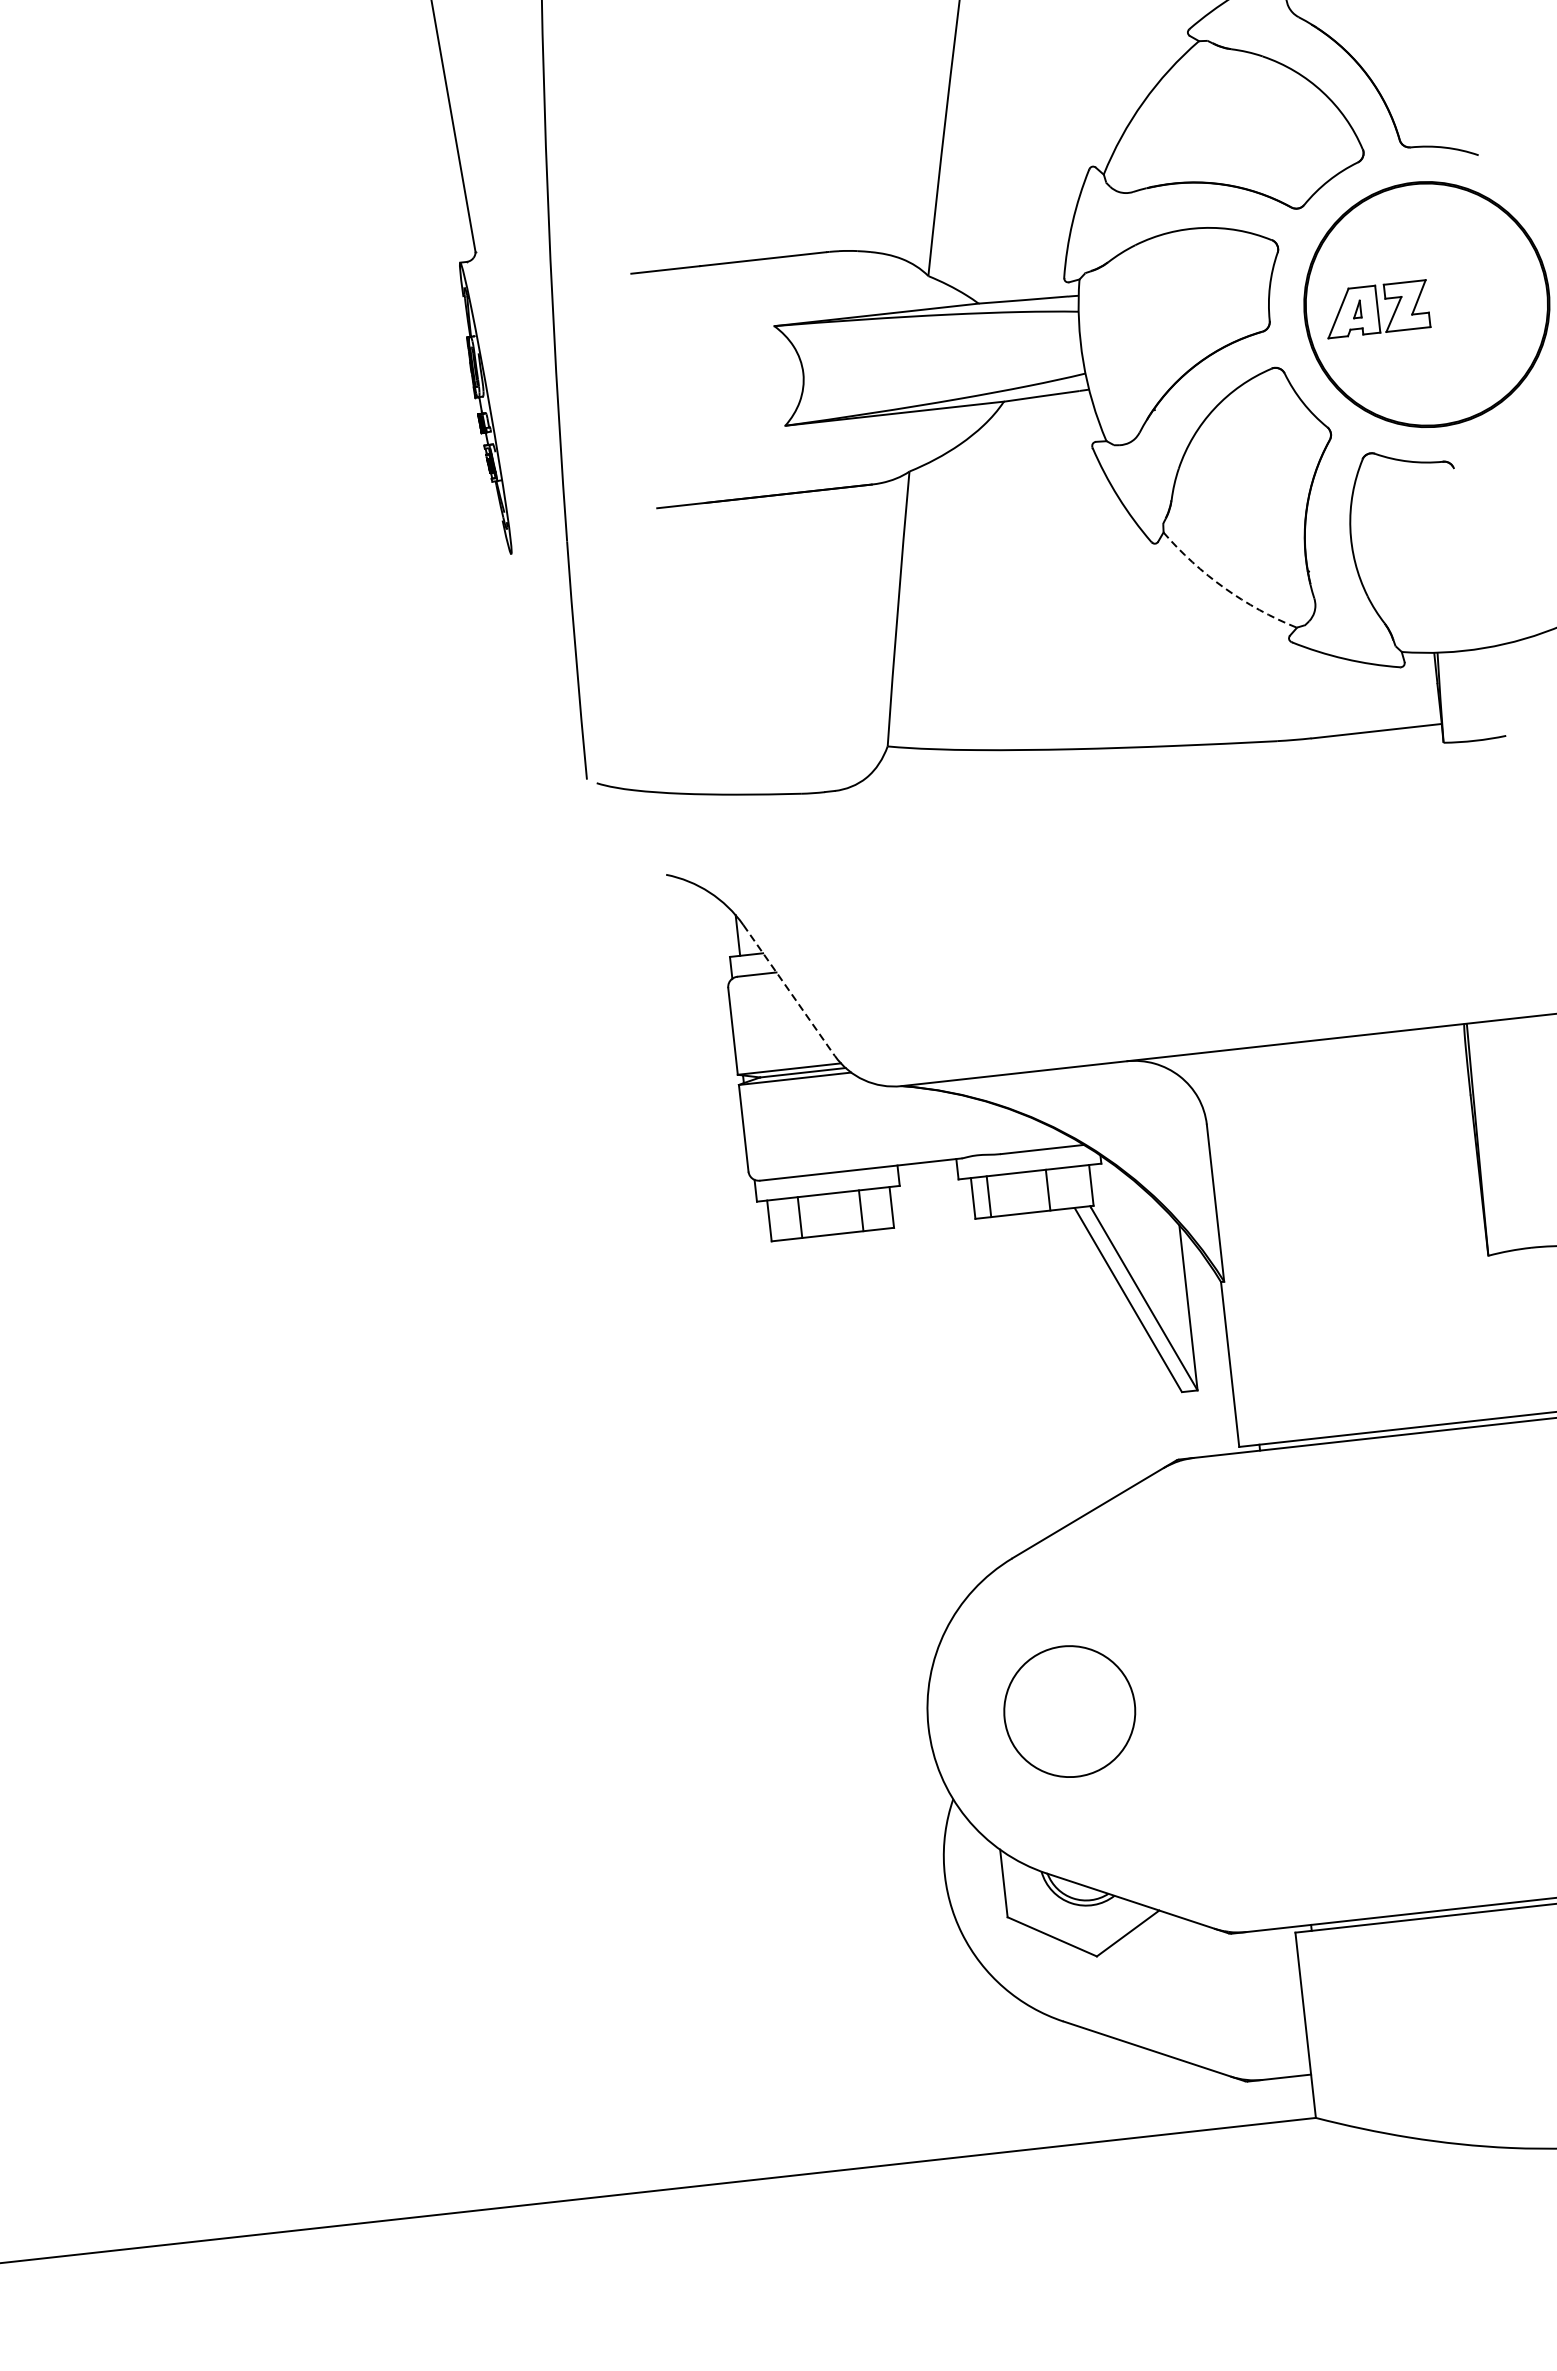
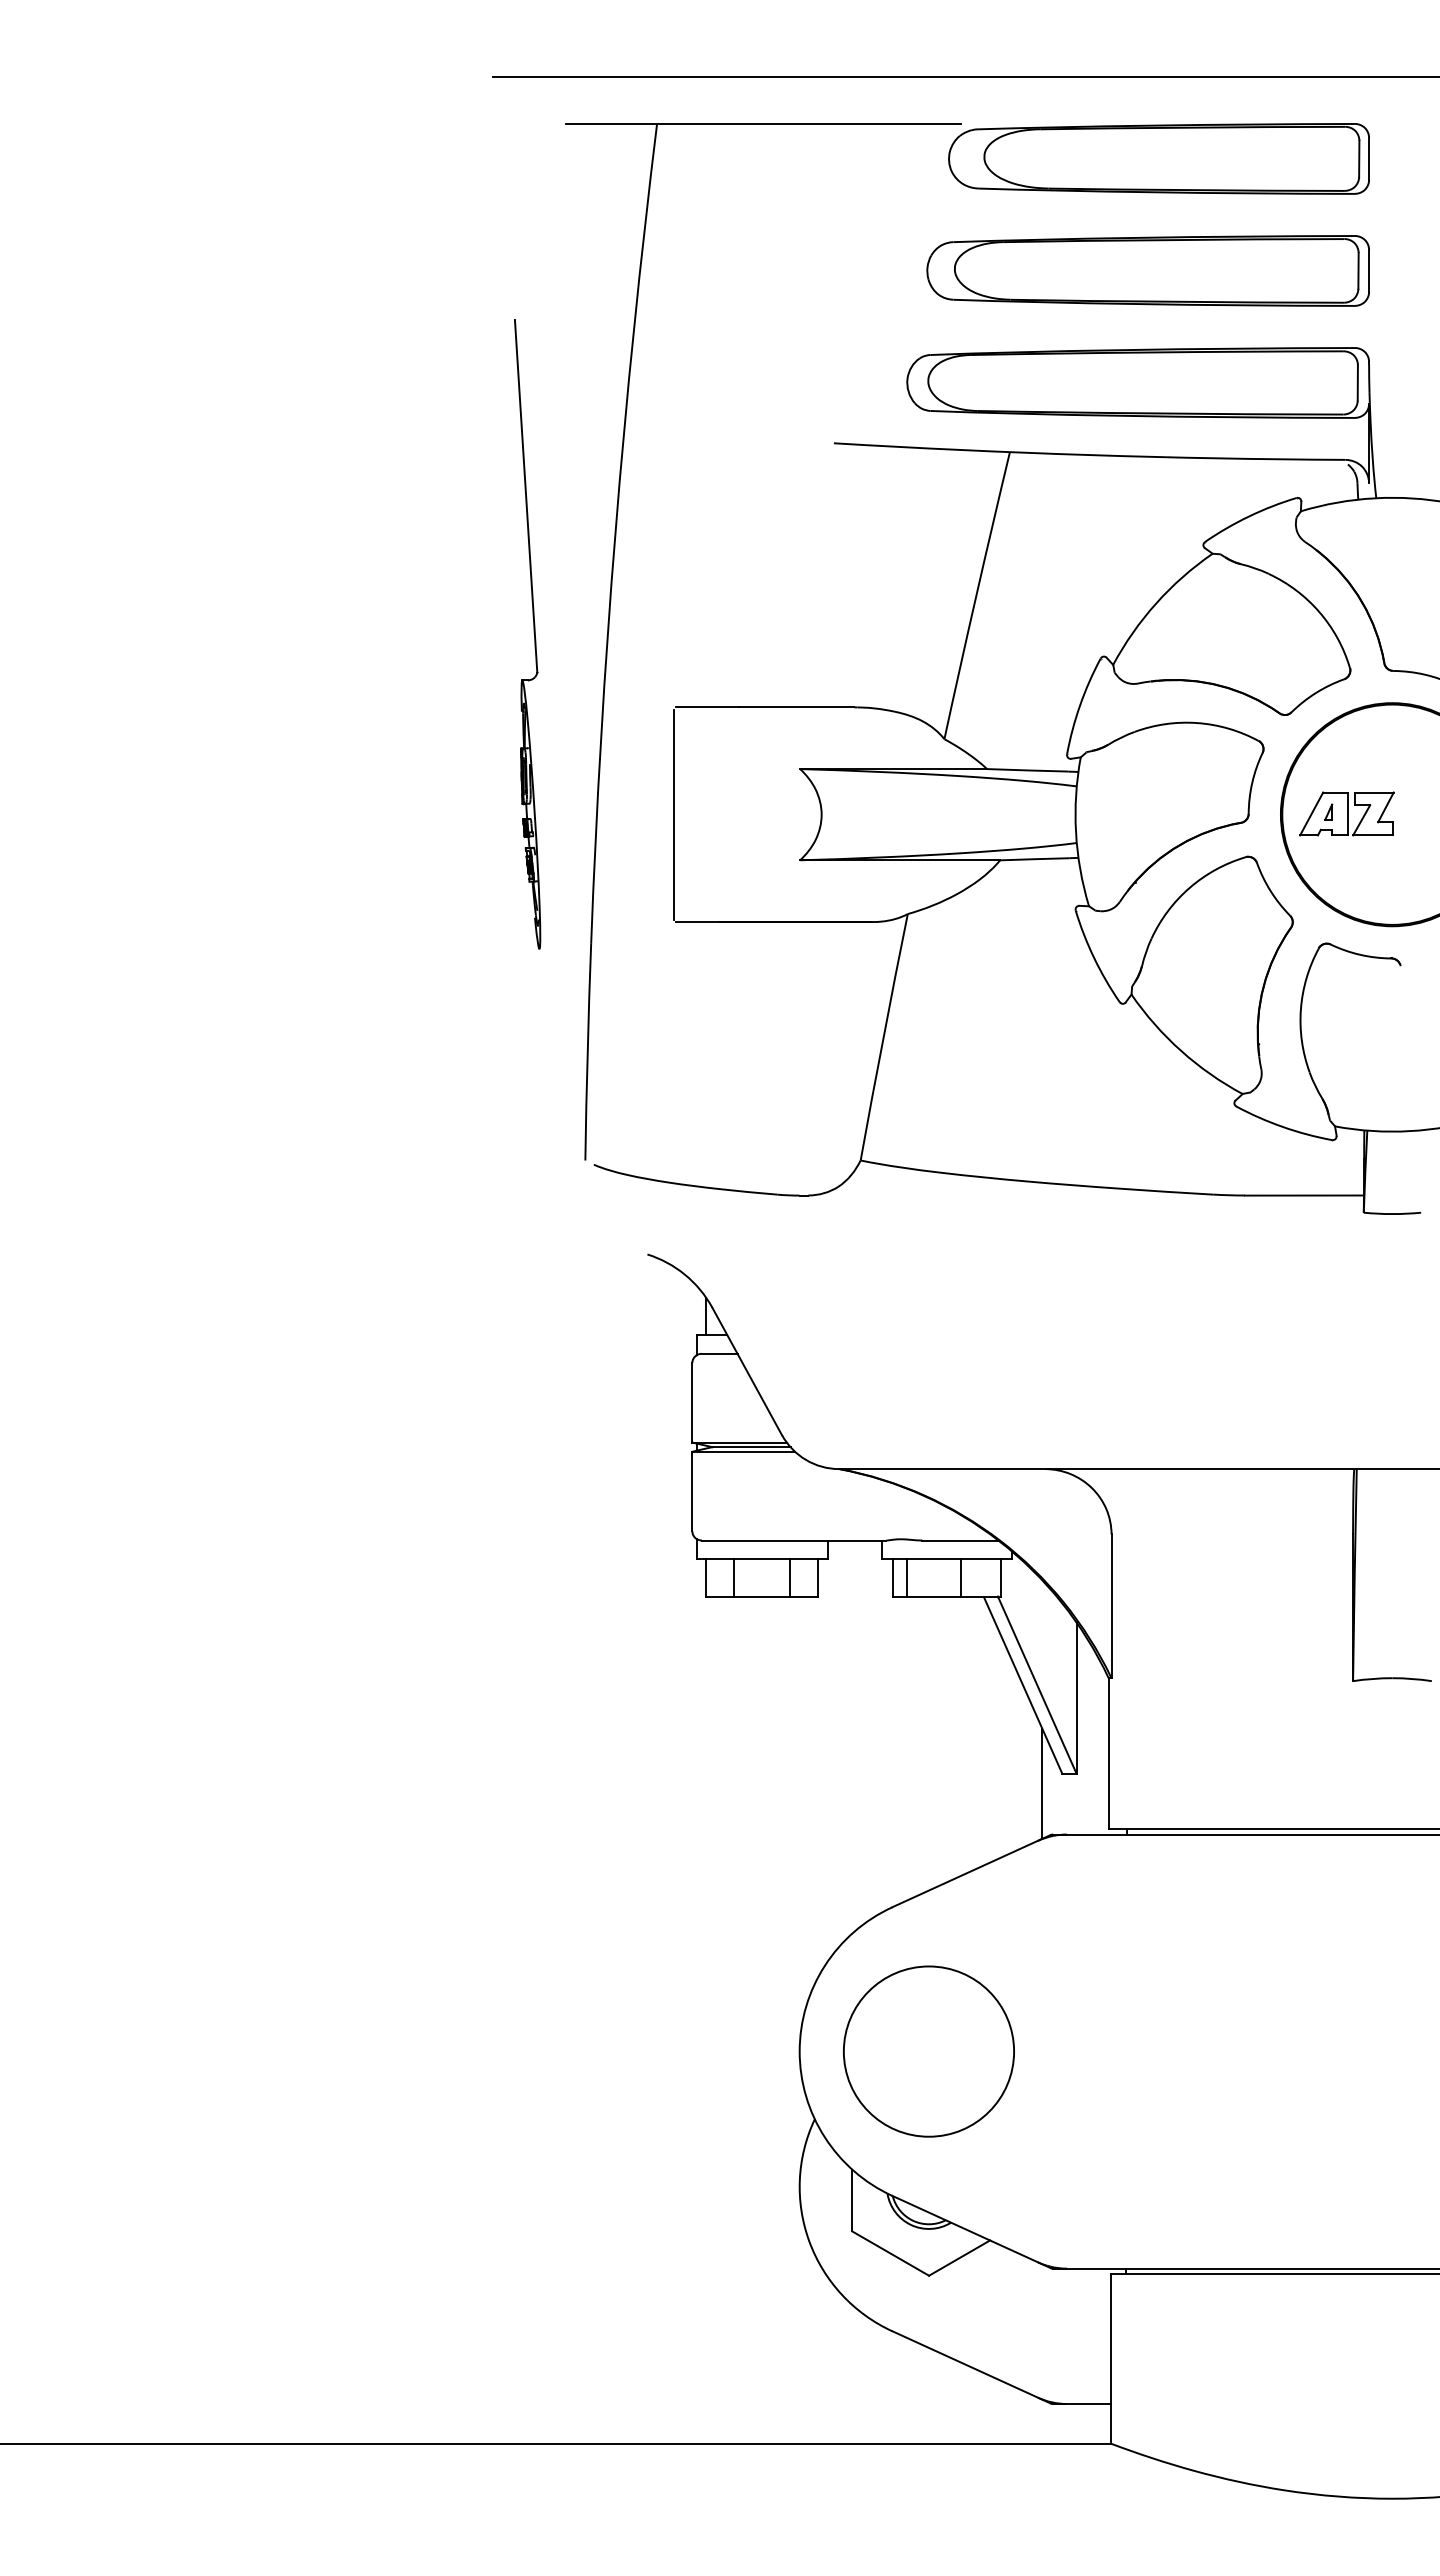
line: (641, 391) -> (673, 814), added
arc: (1224, 587) -> (1181, 1050), dashed -> solid
line: (789, 990) -> (747, 1371), dashed -> solid
line: (1161, 1405) -> (1042, 1783), added
circle: (1069, 1711) -> (928, 2051), size x1.43

